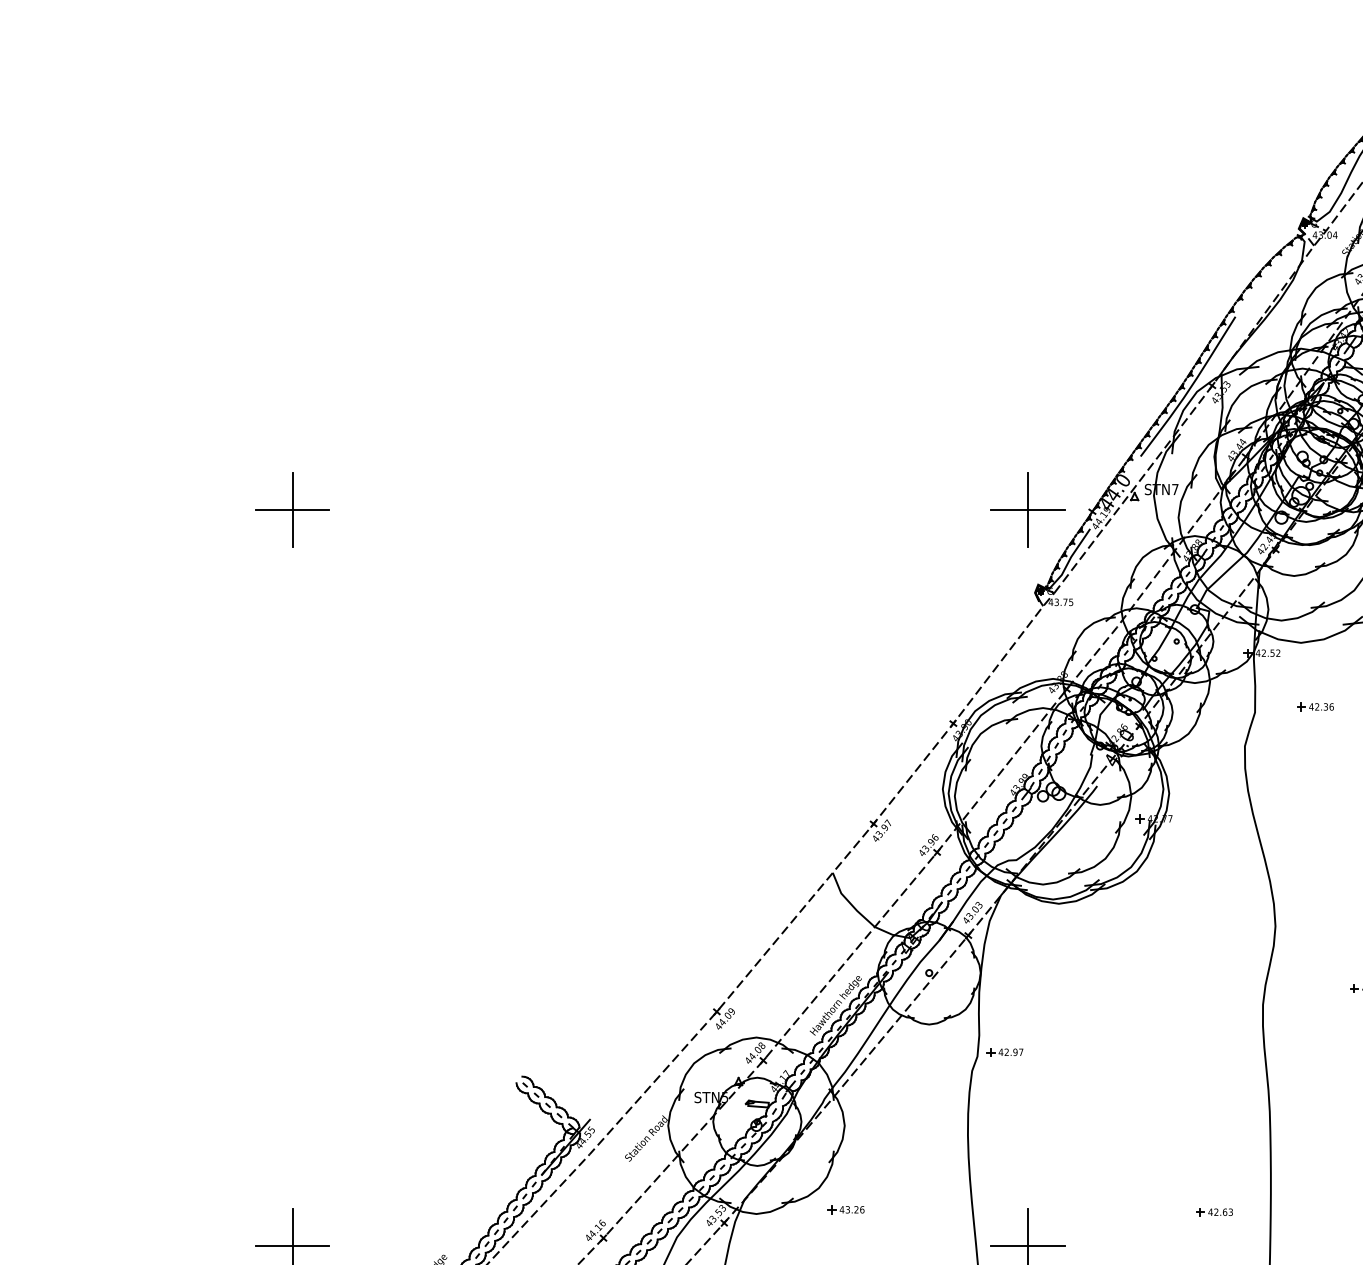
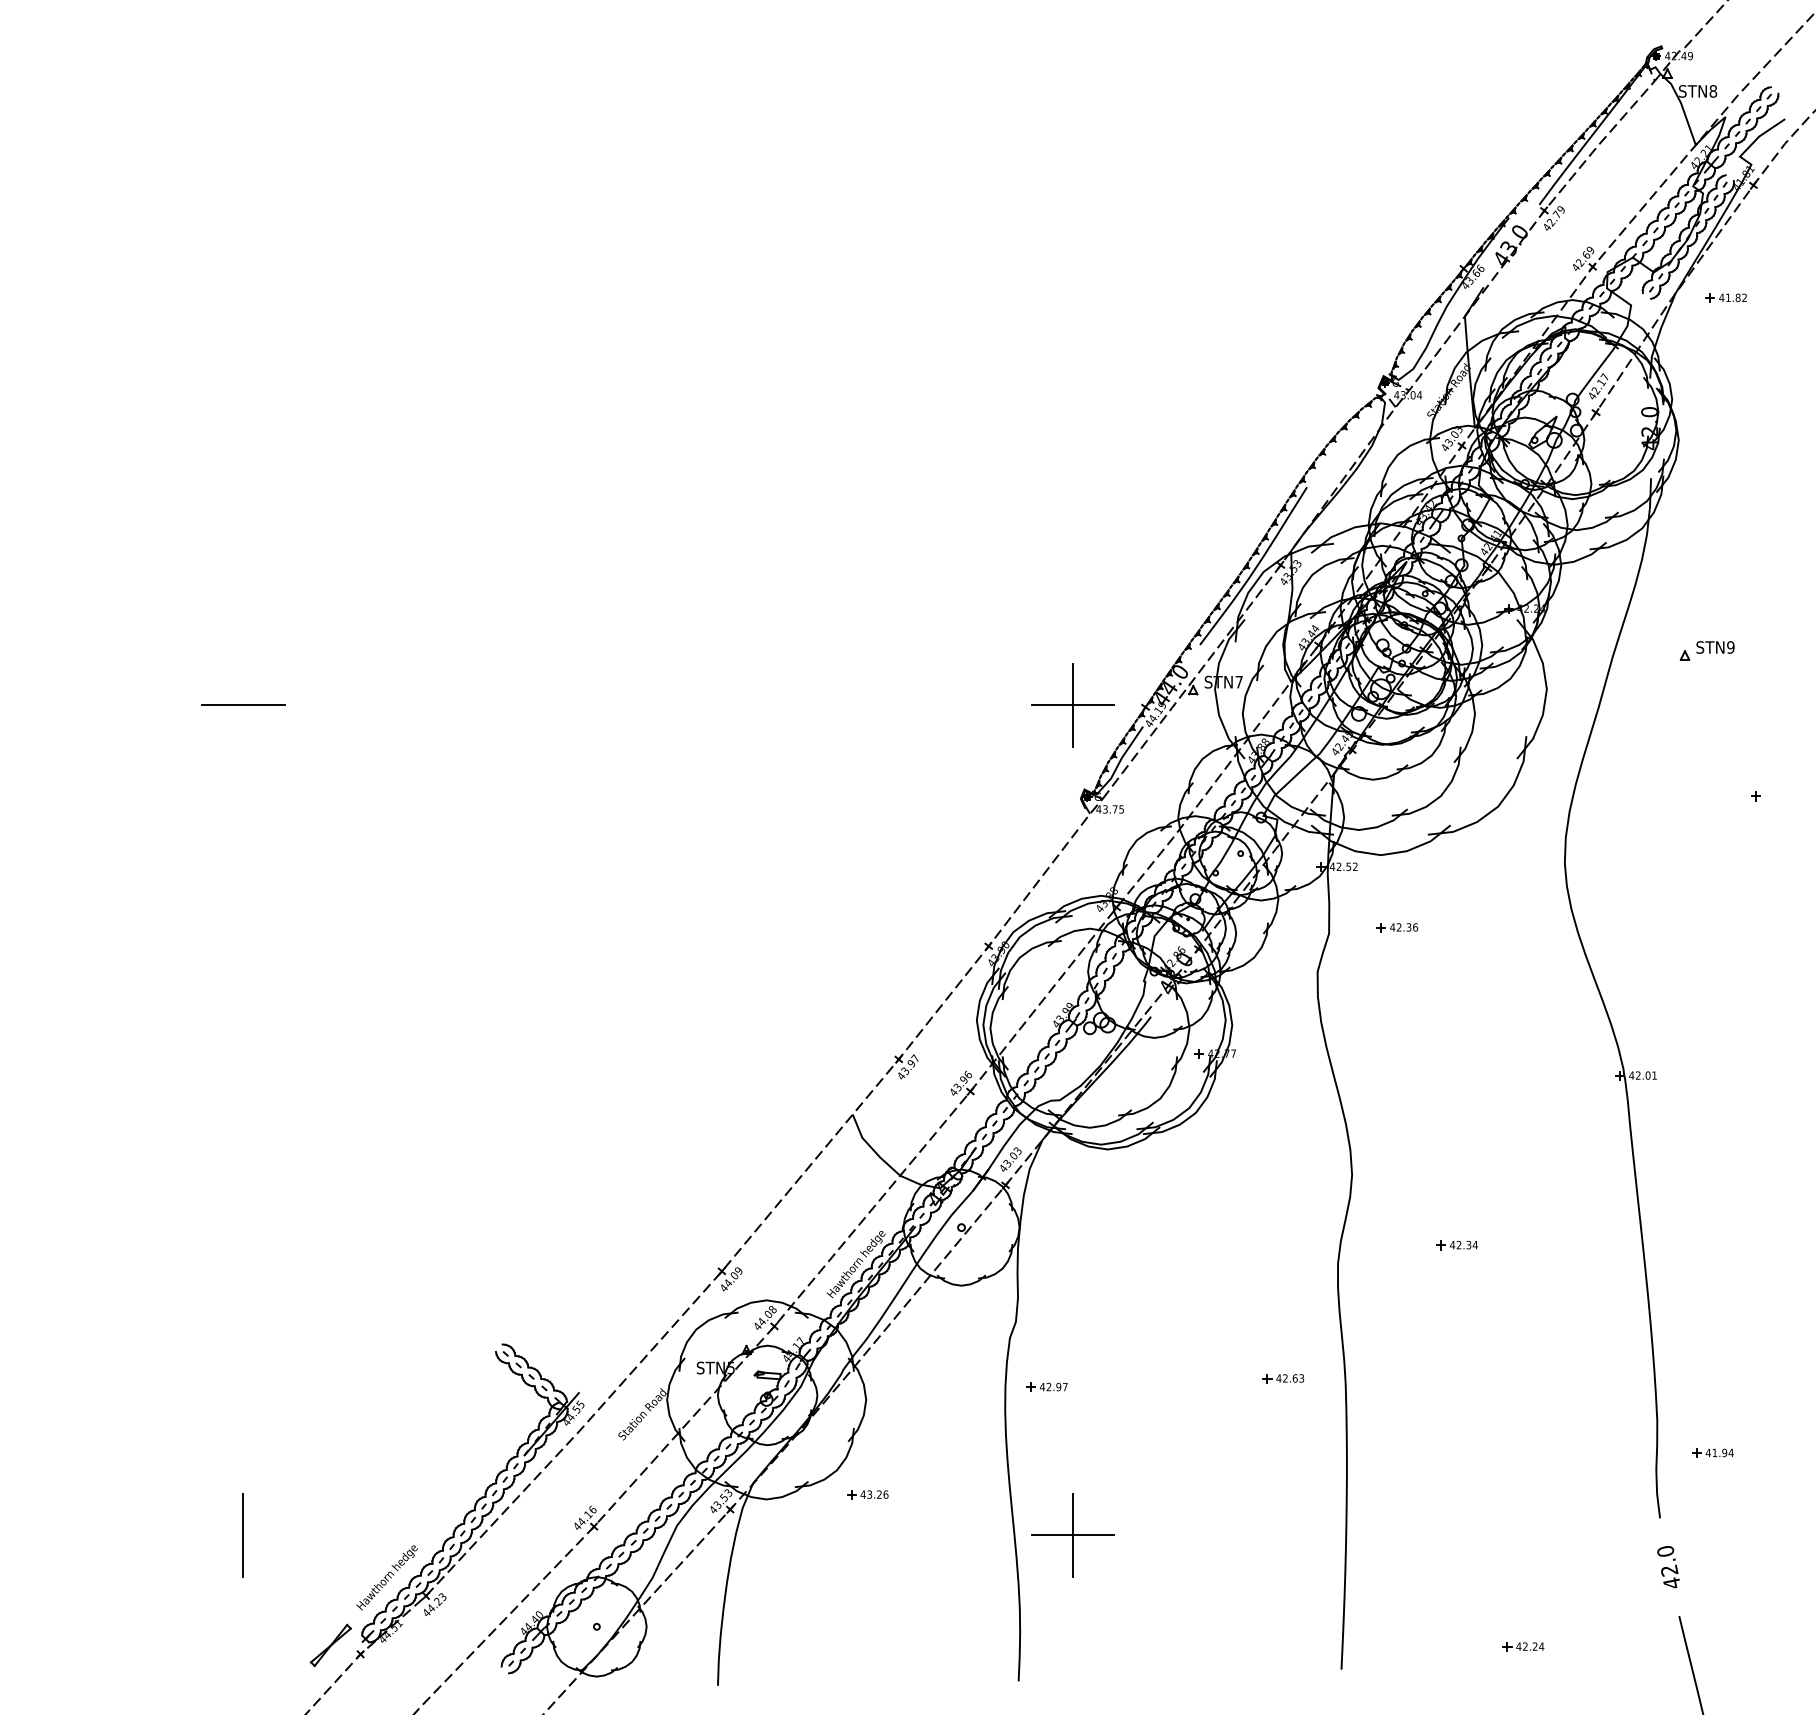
line: (292, 509) -> (243, 704), removed
part: (1004, 1051) -> (1046, 1386), moved
part: (1214, 1212) -> (1283, 1378), moved
line: (291, 1245) -> (242, 1535), removed

